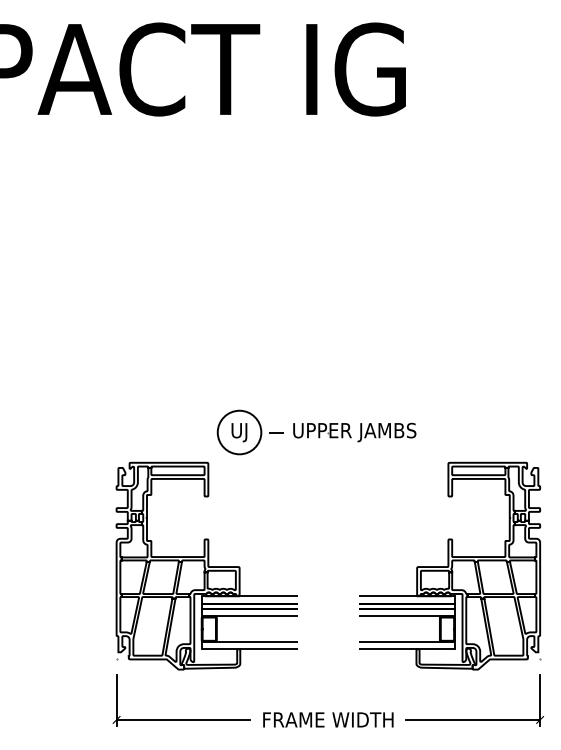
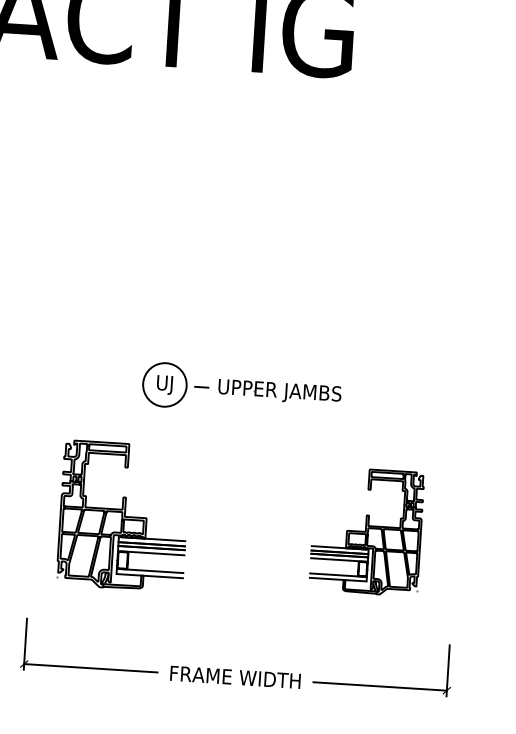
part: (206, 565) -> (123, 515), size x0.7
part: (450, 565) -> (367, 530), size x0.6

